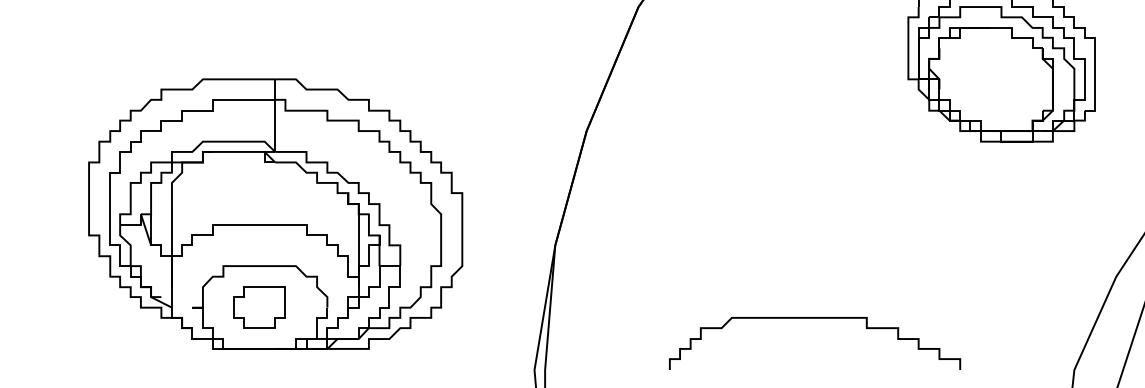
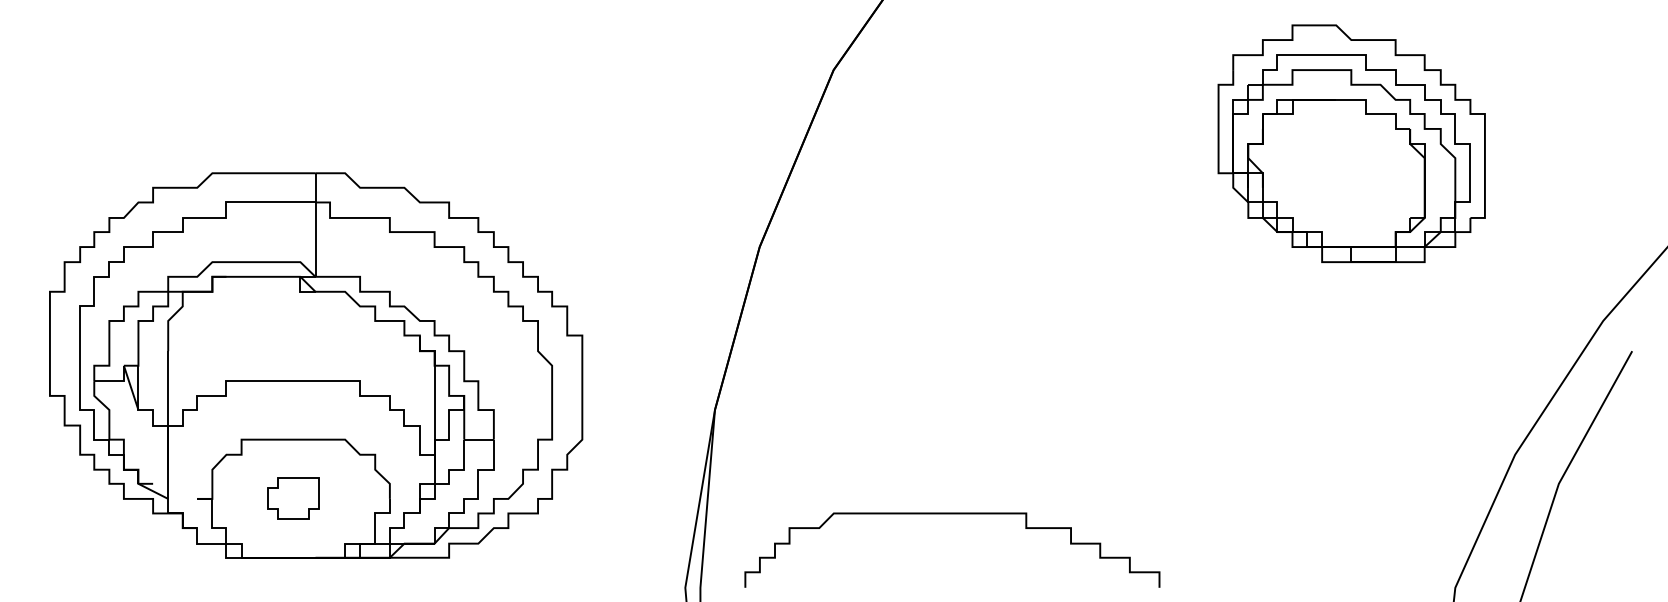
part: (259, 307) -> (293, 498), size x0.7
curve: (815, 318) -> (952, 514), moved

